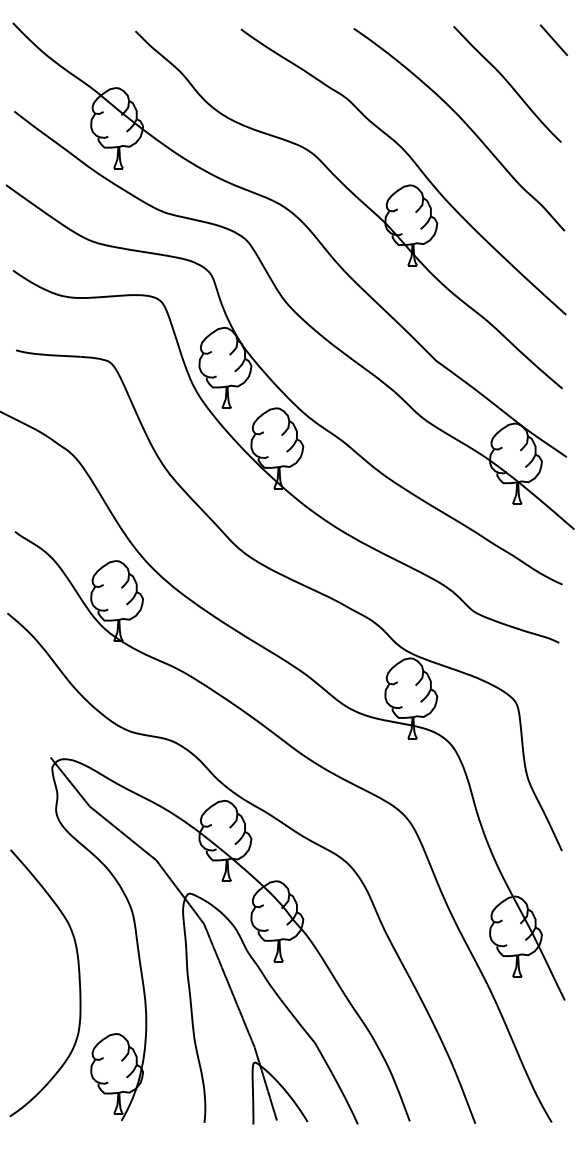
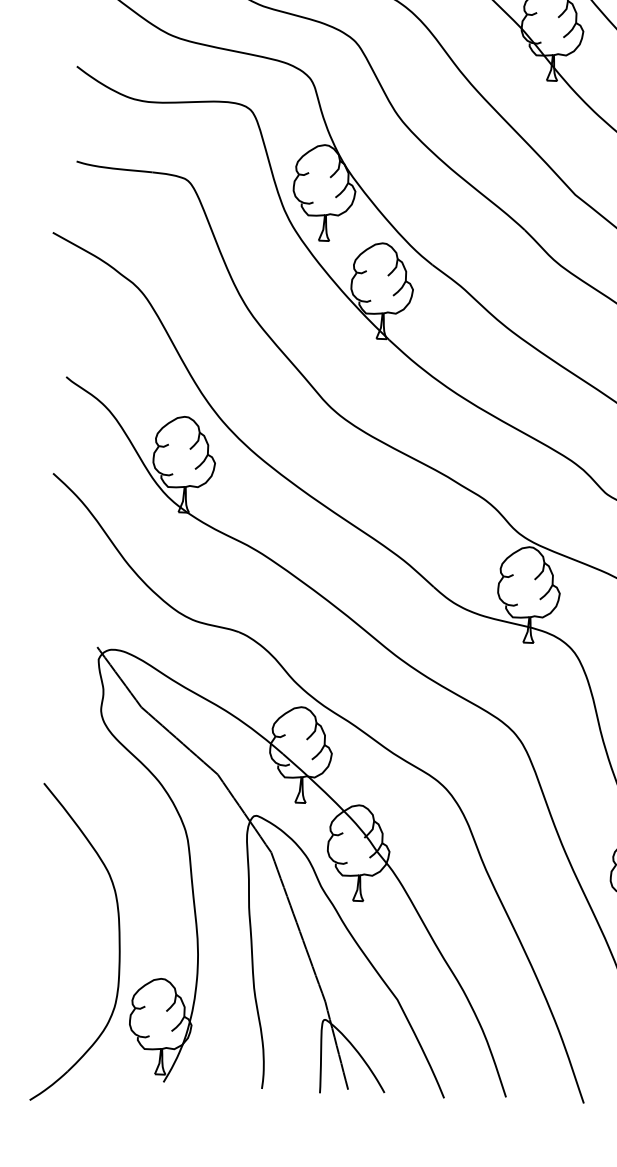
part: (78, 981) -> (118, 943), moved

